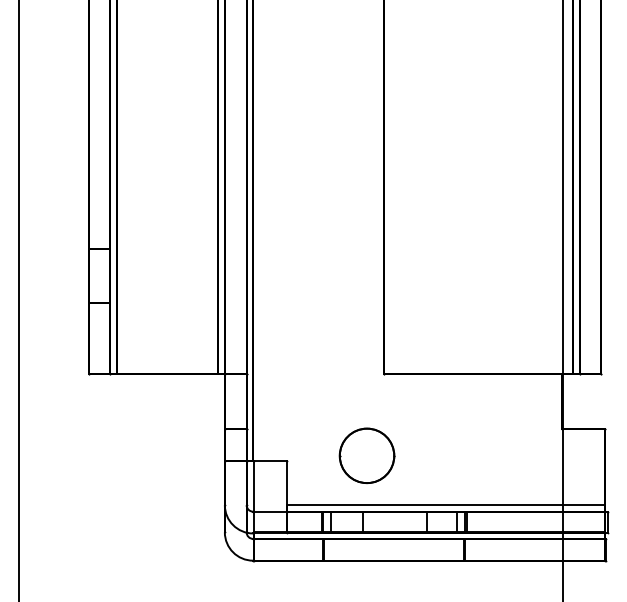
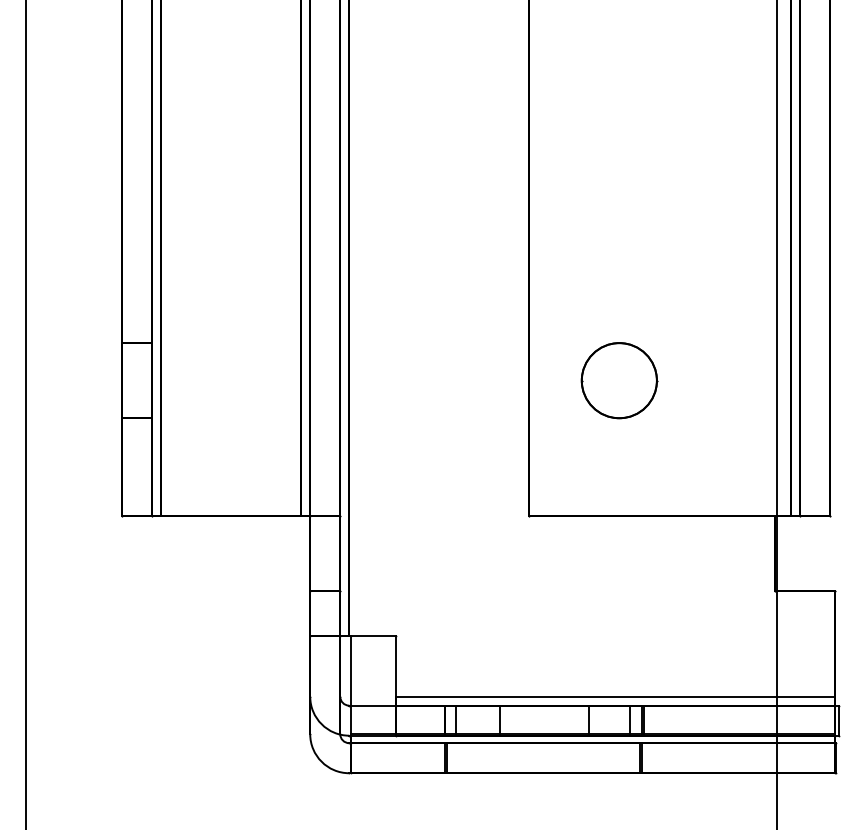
part: (367, 455) -> (619, 380), moved

